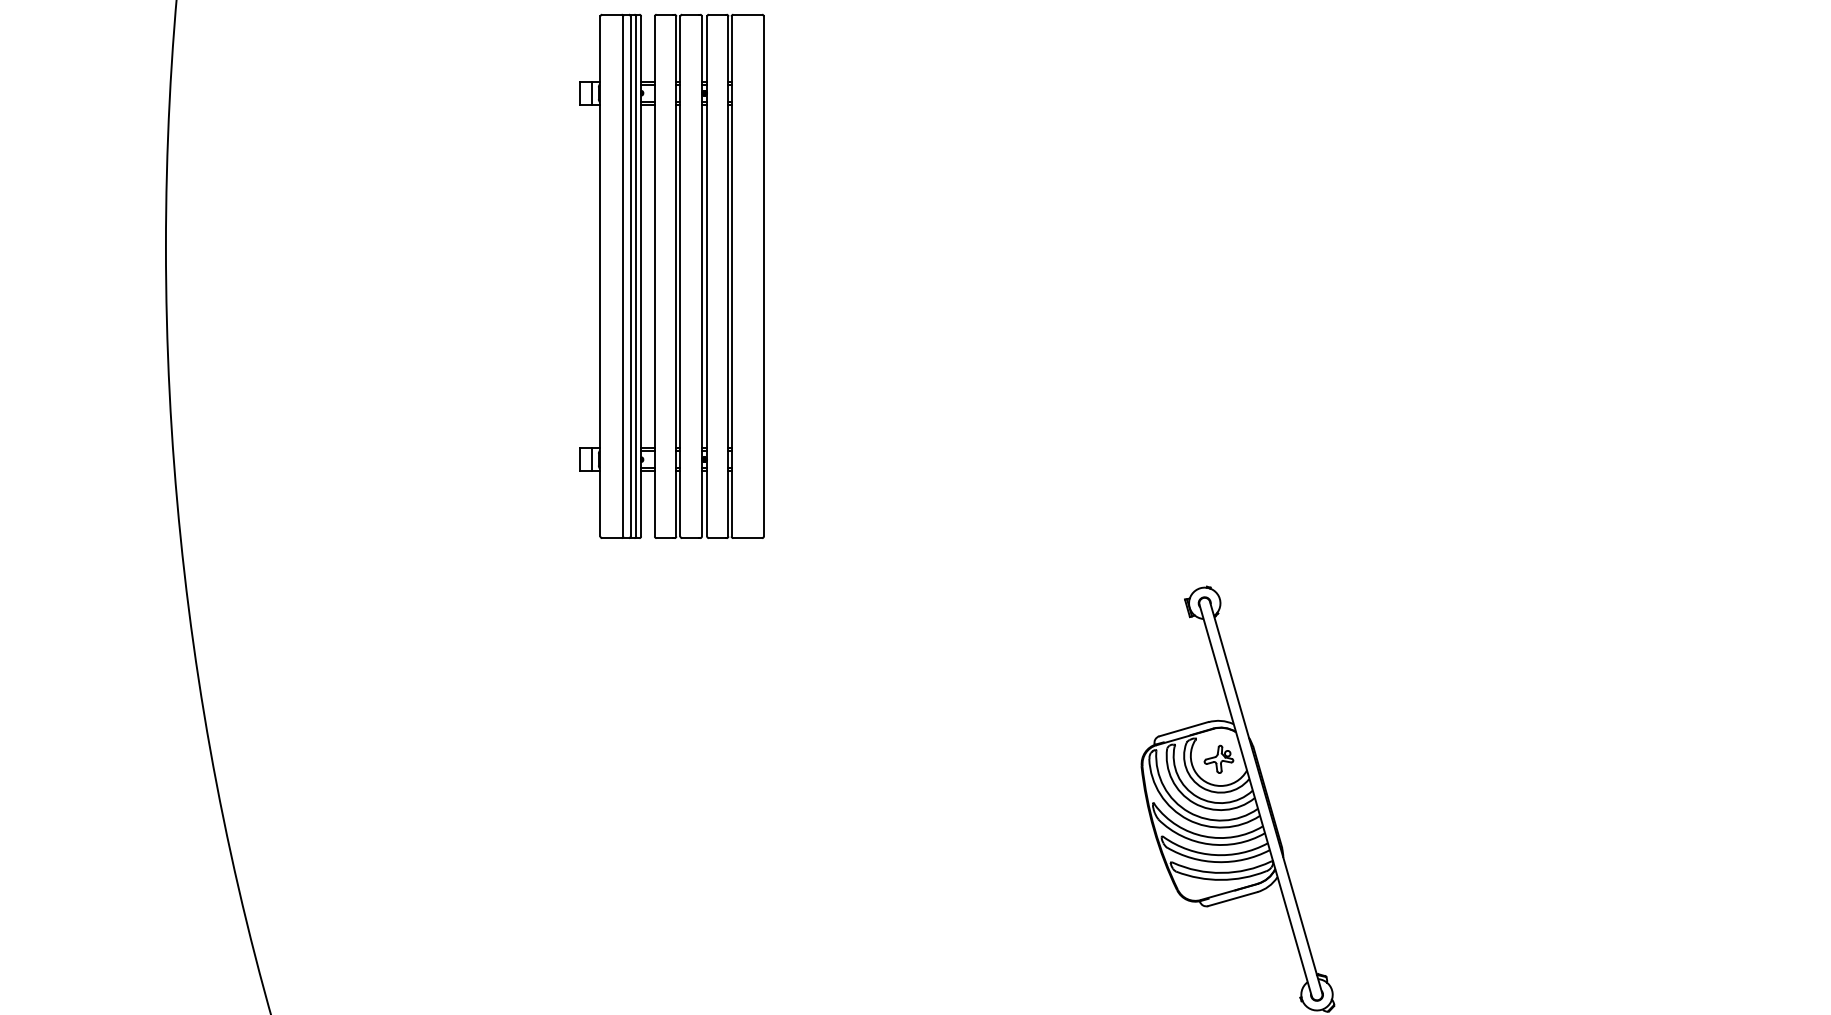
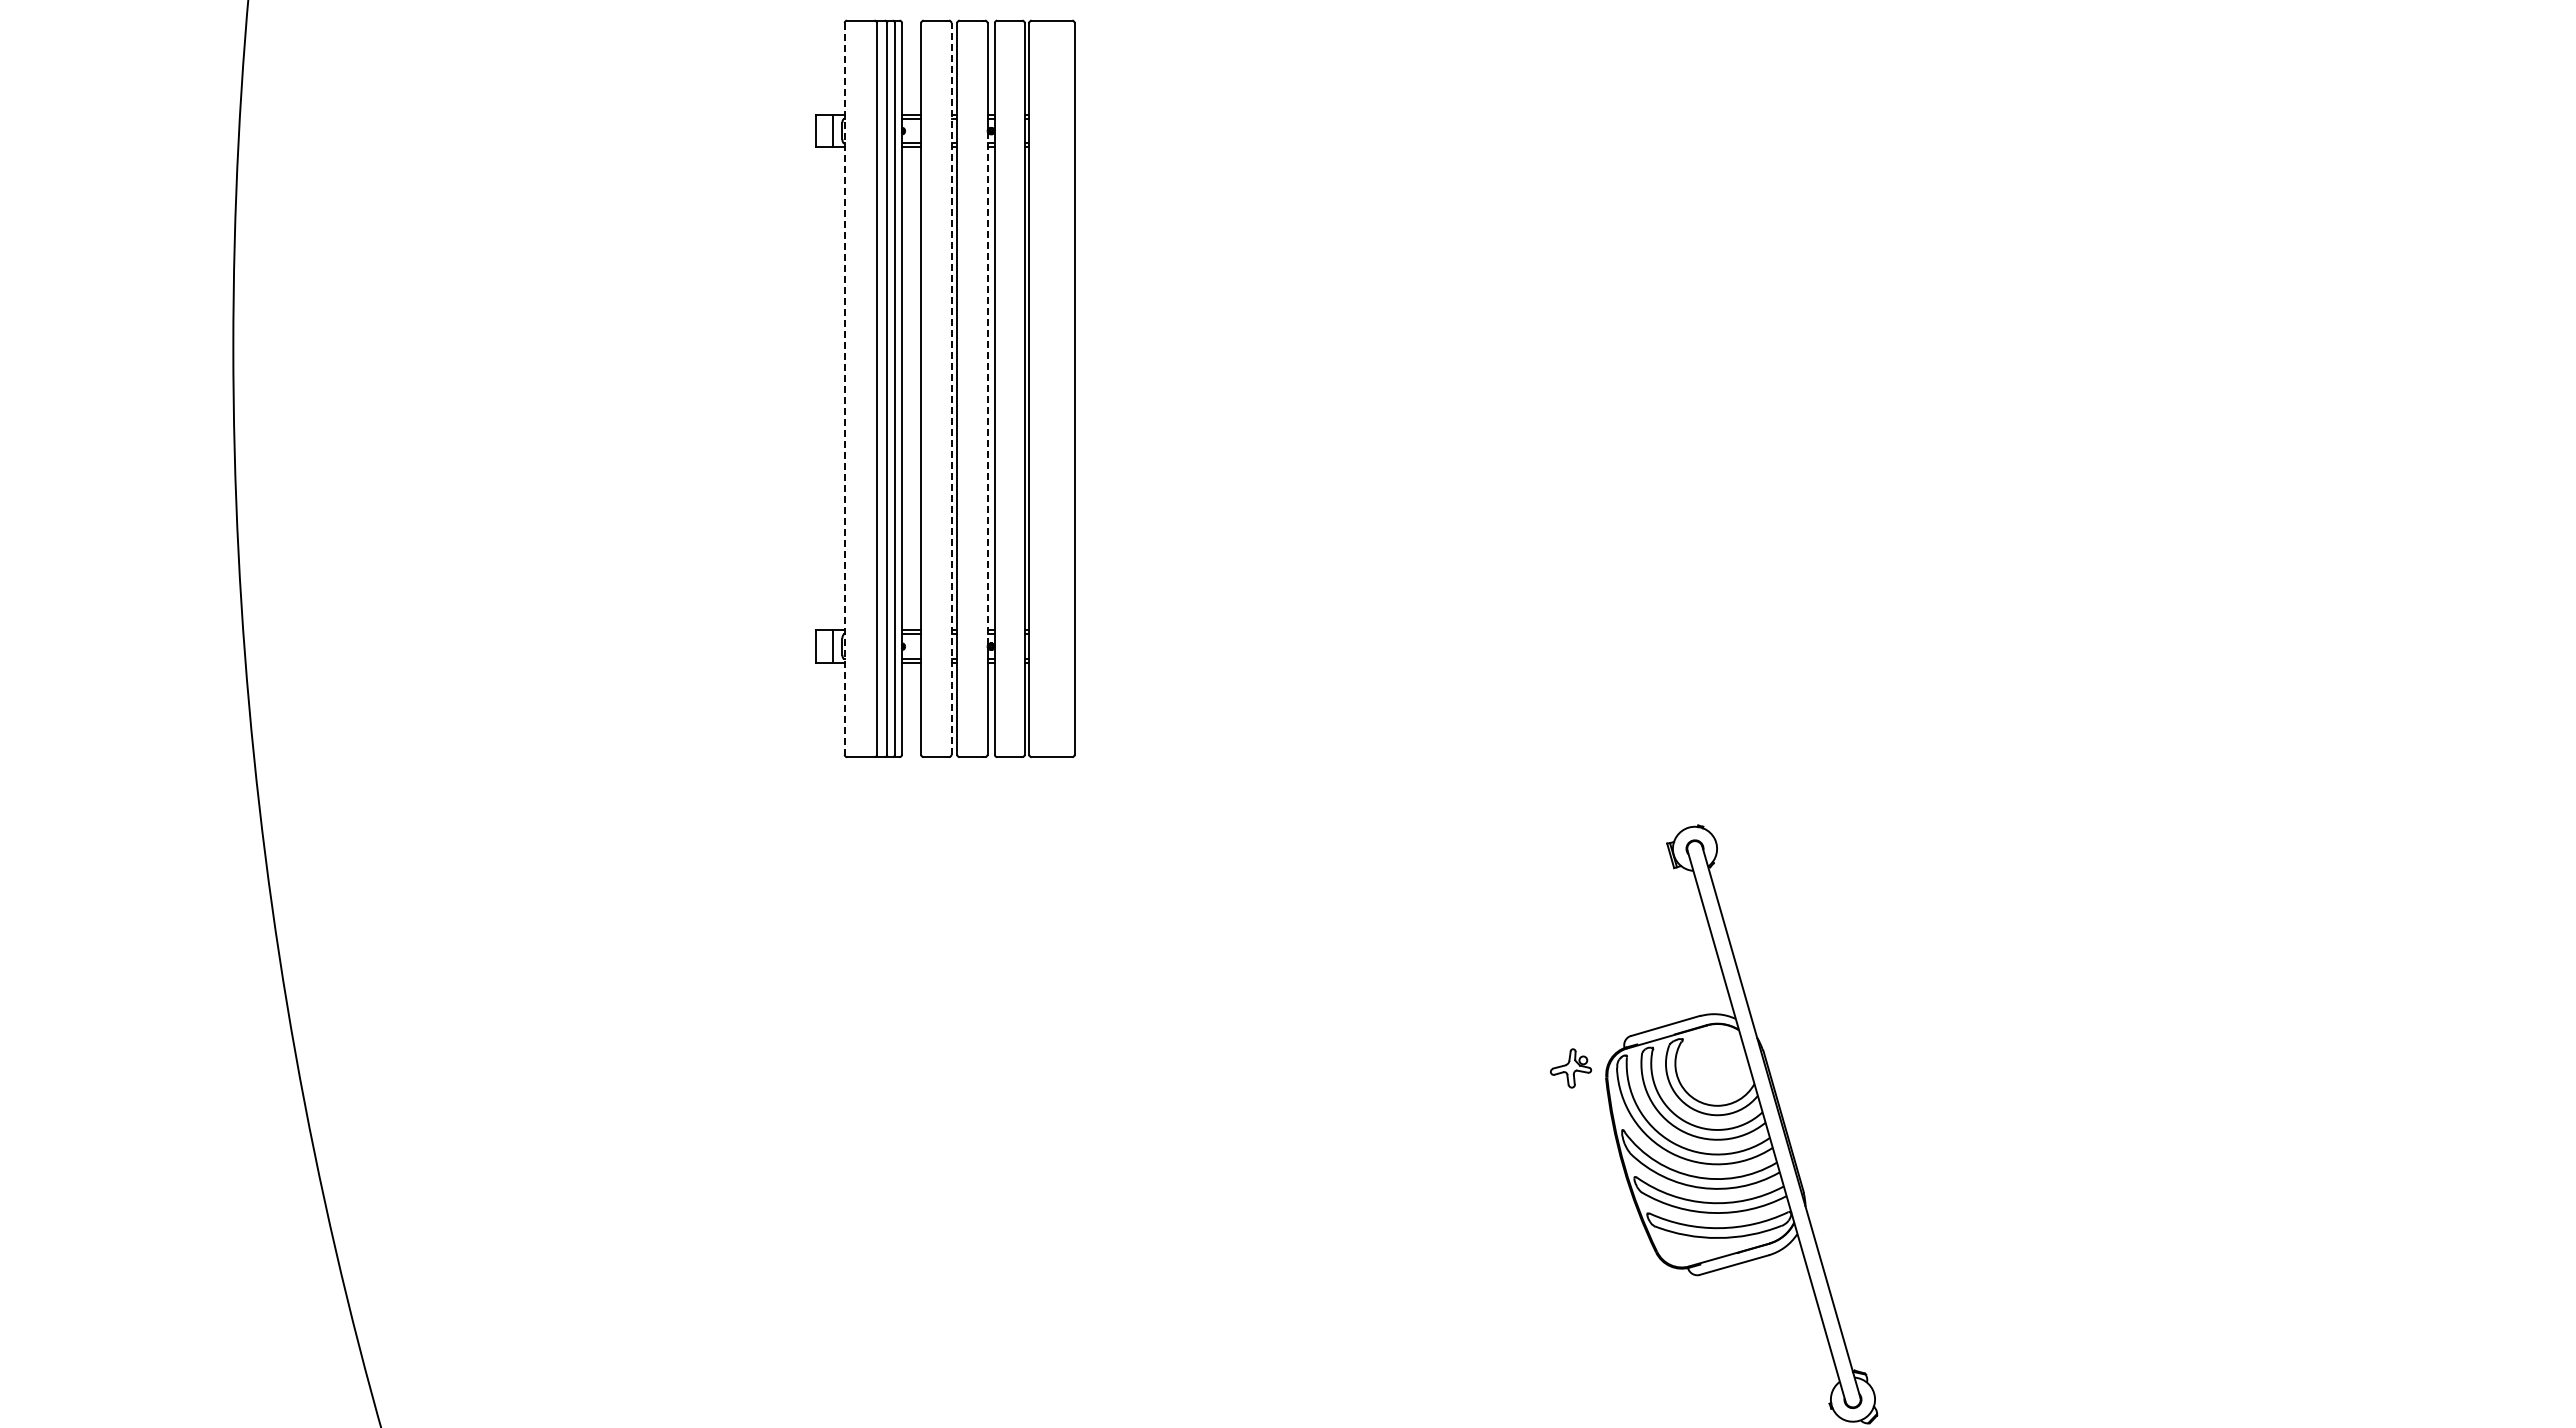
line: (600, 276) -> (844, 388), solid -> dashed
line: (676, 276) -> (951, 388), solid -> dashed
line: (701, 276) -> (987, 388), solid -> dashed
part: (1219, 759) -> (1571, 1068), moved

